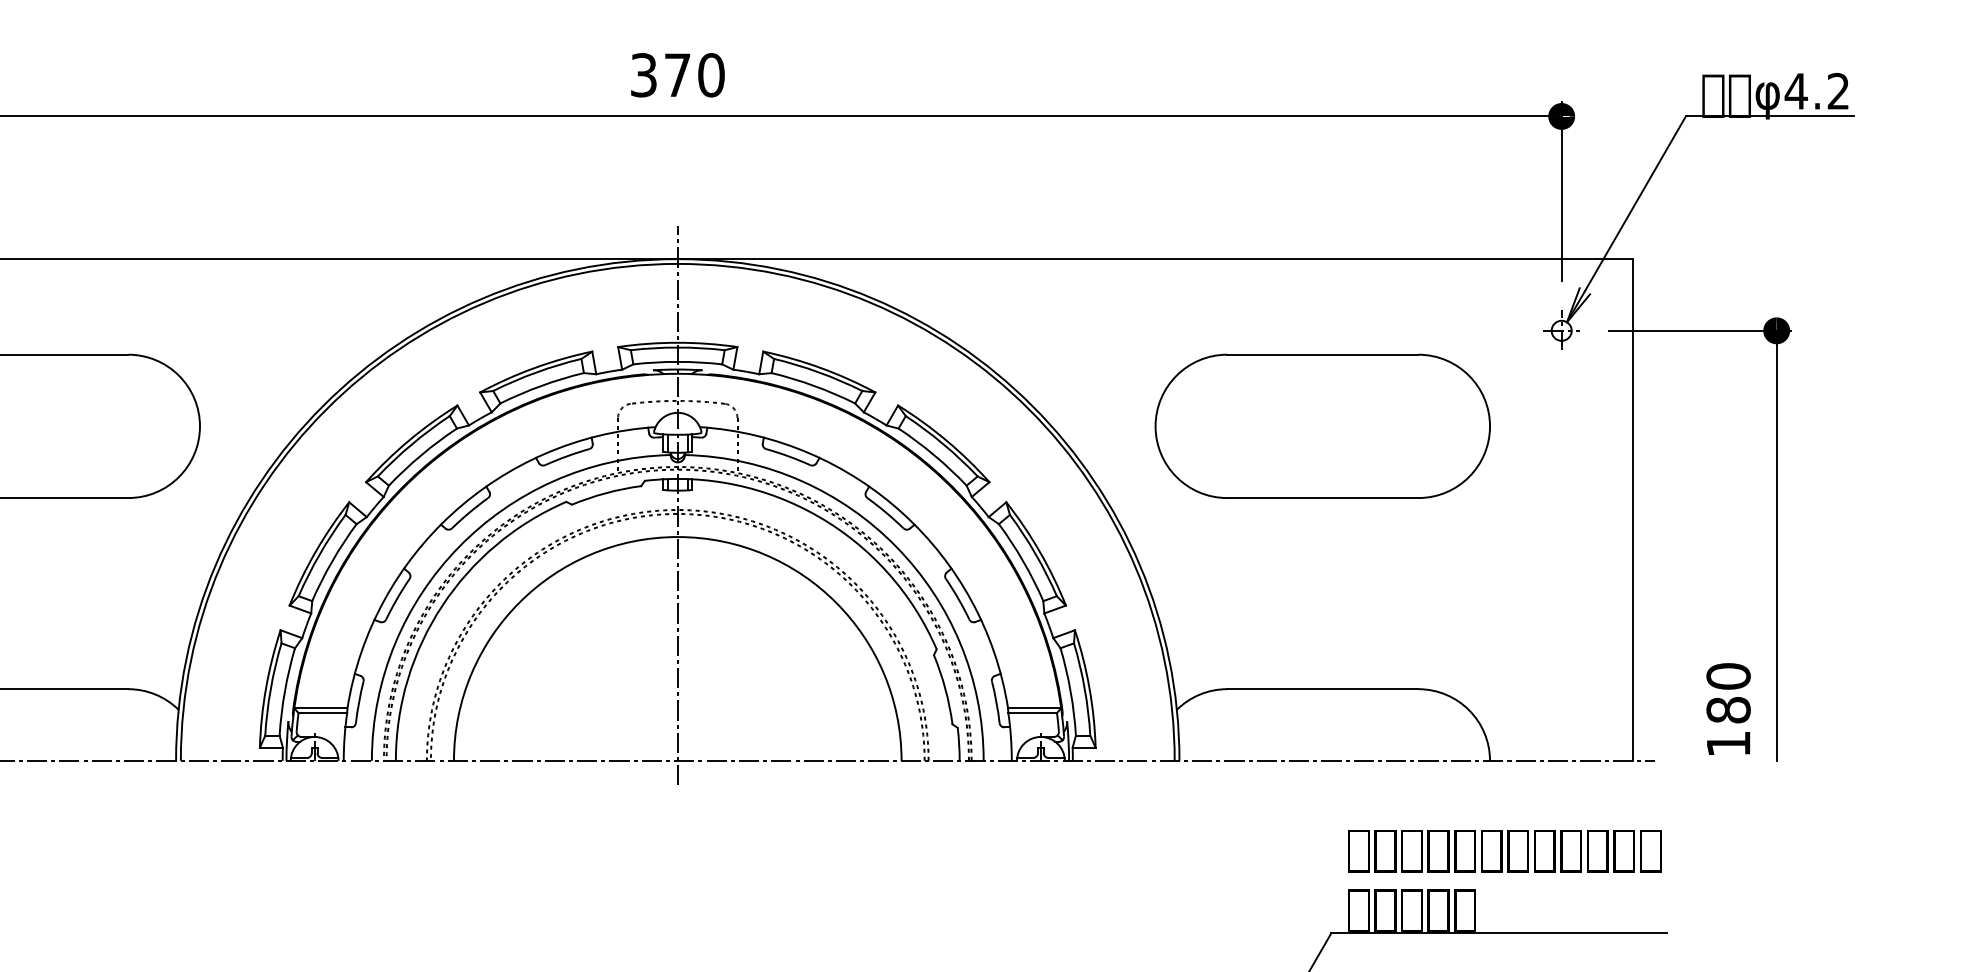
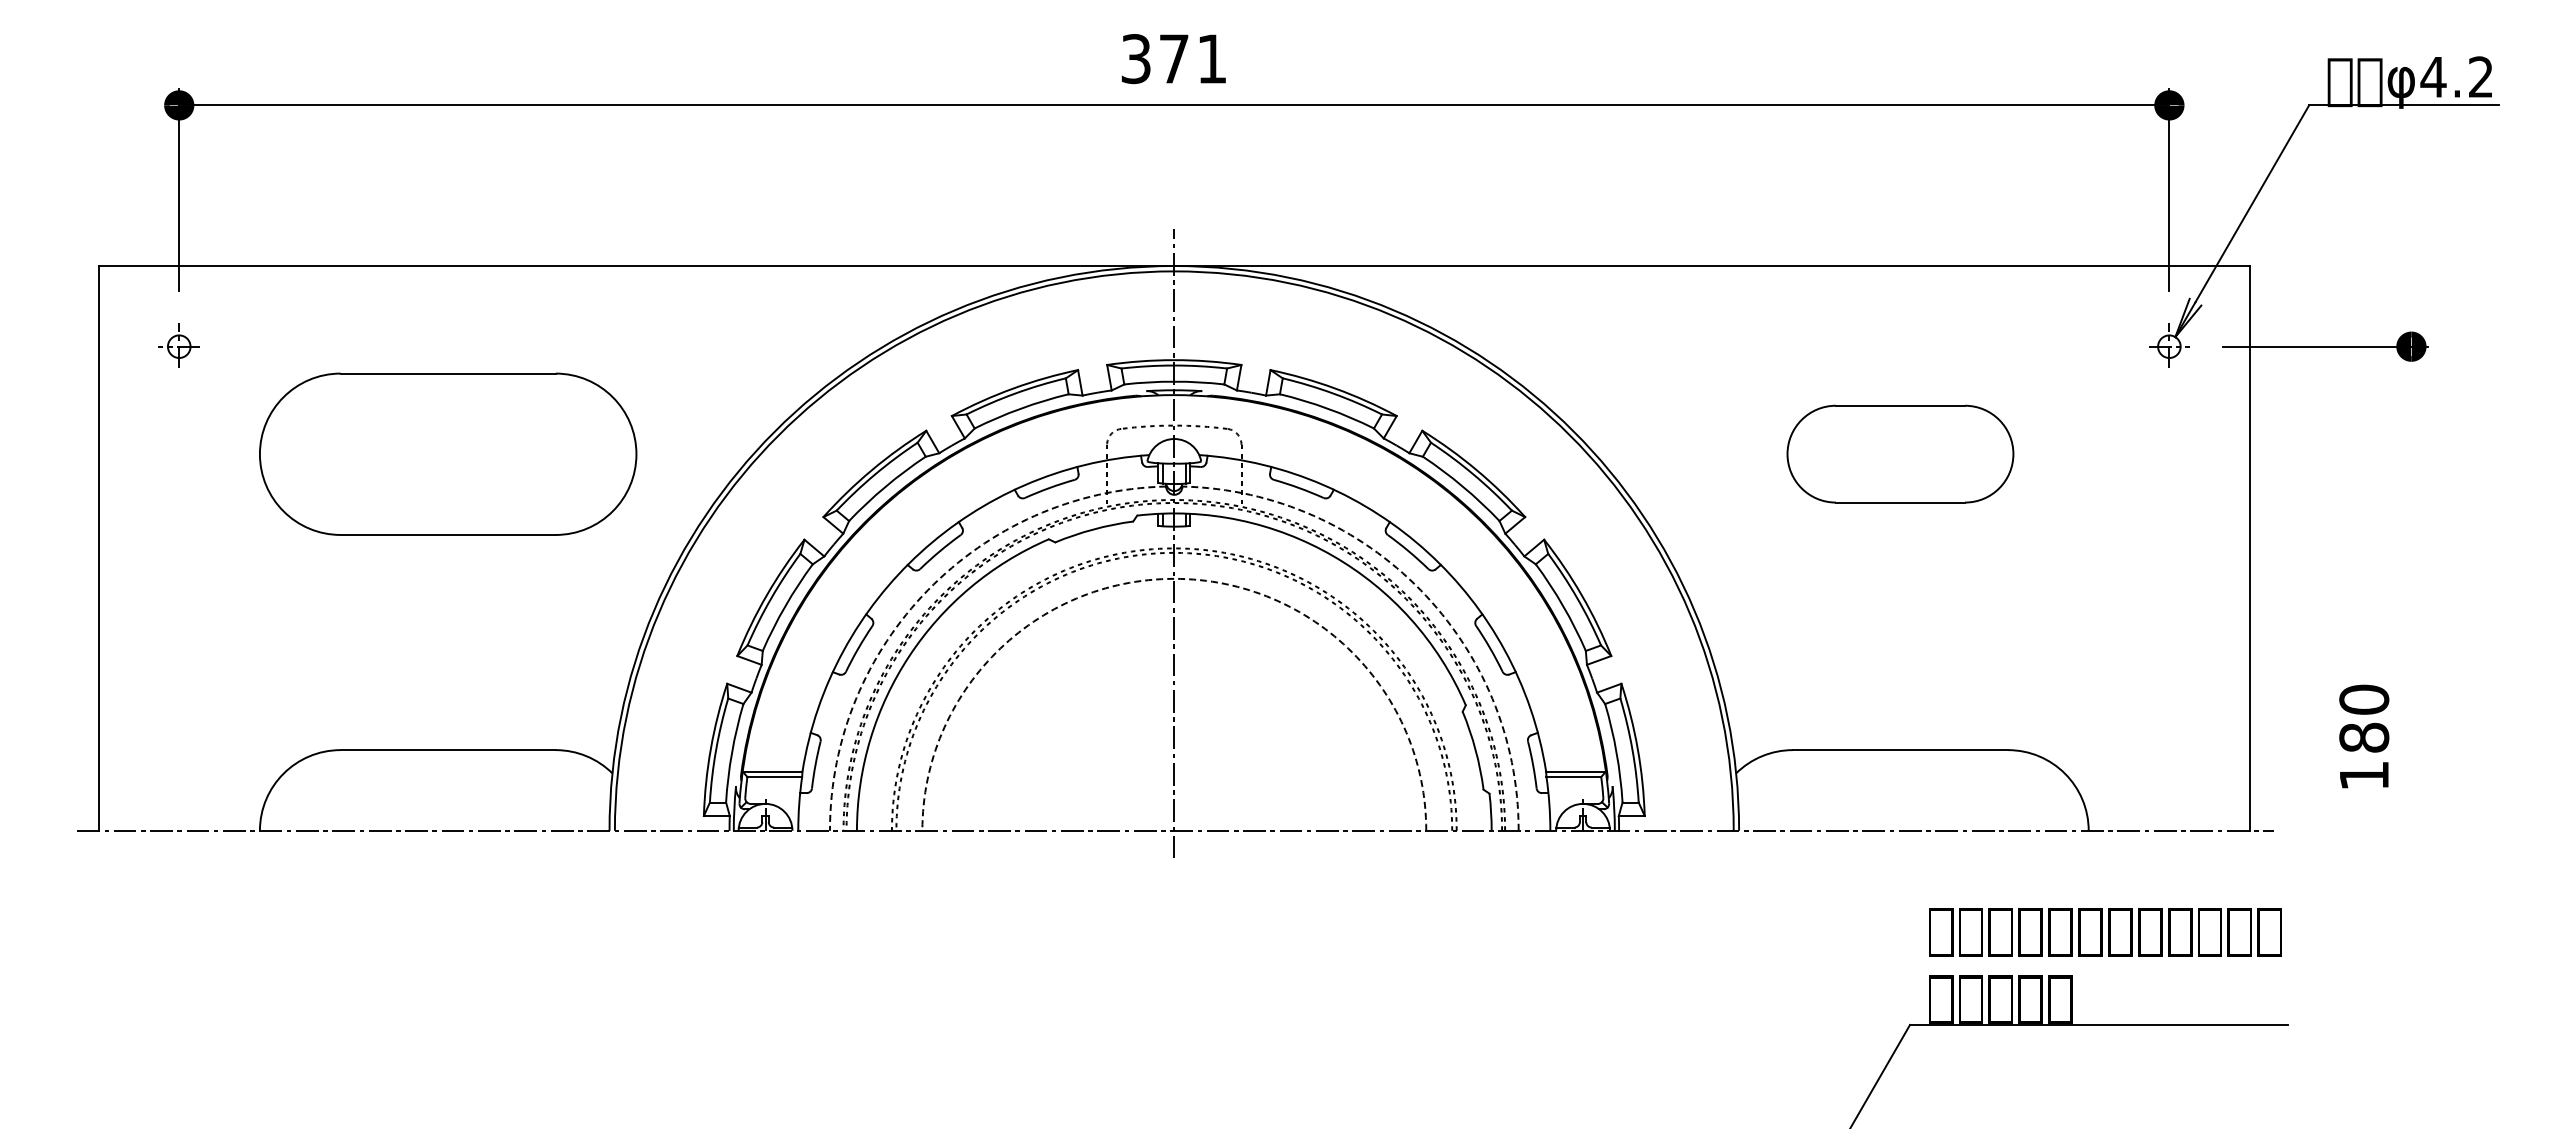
text: (711, 75) -> (1212, 59), 370 -> 371
part: (1322, 425) -> (1900, 453), size x0.6
arc: (677, 536) -> (1174, 578), solid -> dashed
line: (1776, 545) -> (2411, 588), removed
arc: (459, 547) -> (928, 590), solid -> dashed
arc: (896, 547) -> (1420, 590), solid -> dashed
text: (1728, 709) -> (2364, 736), moved

